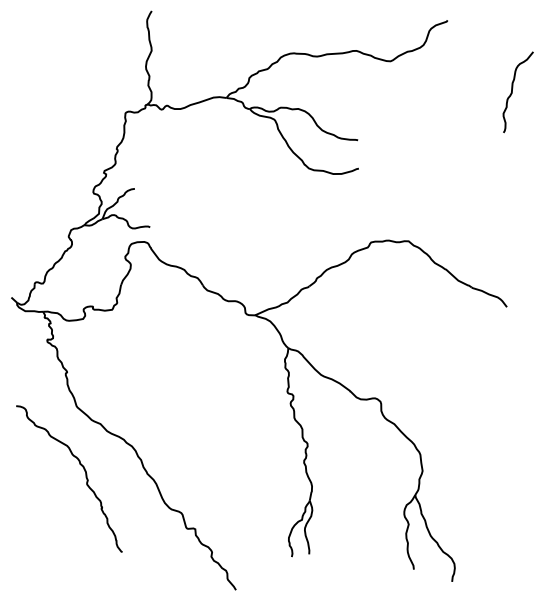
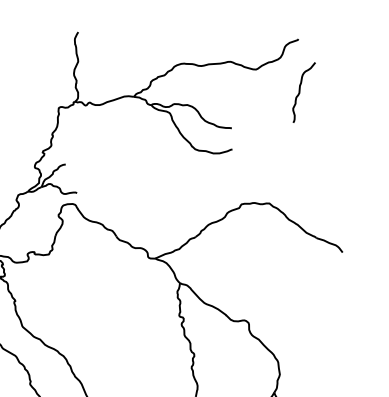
curve: (512, 92) -> (299, 92), moved

